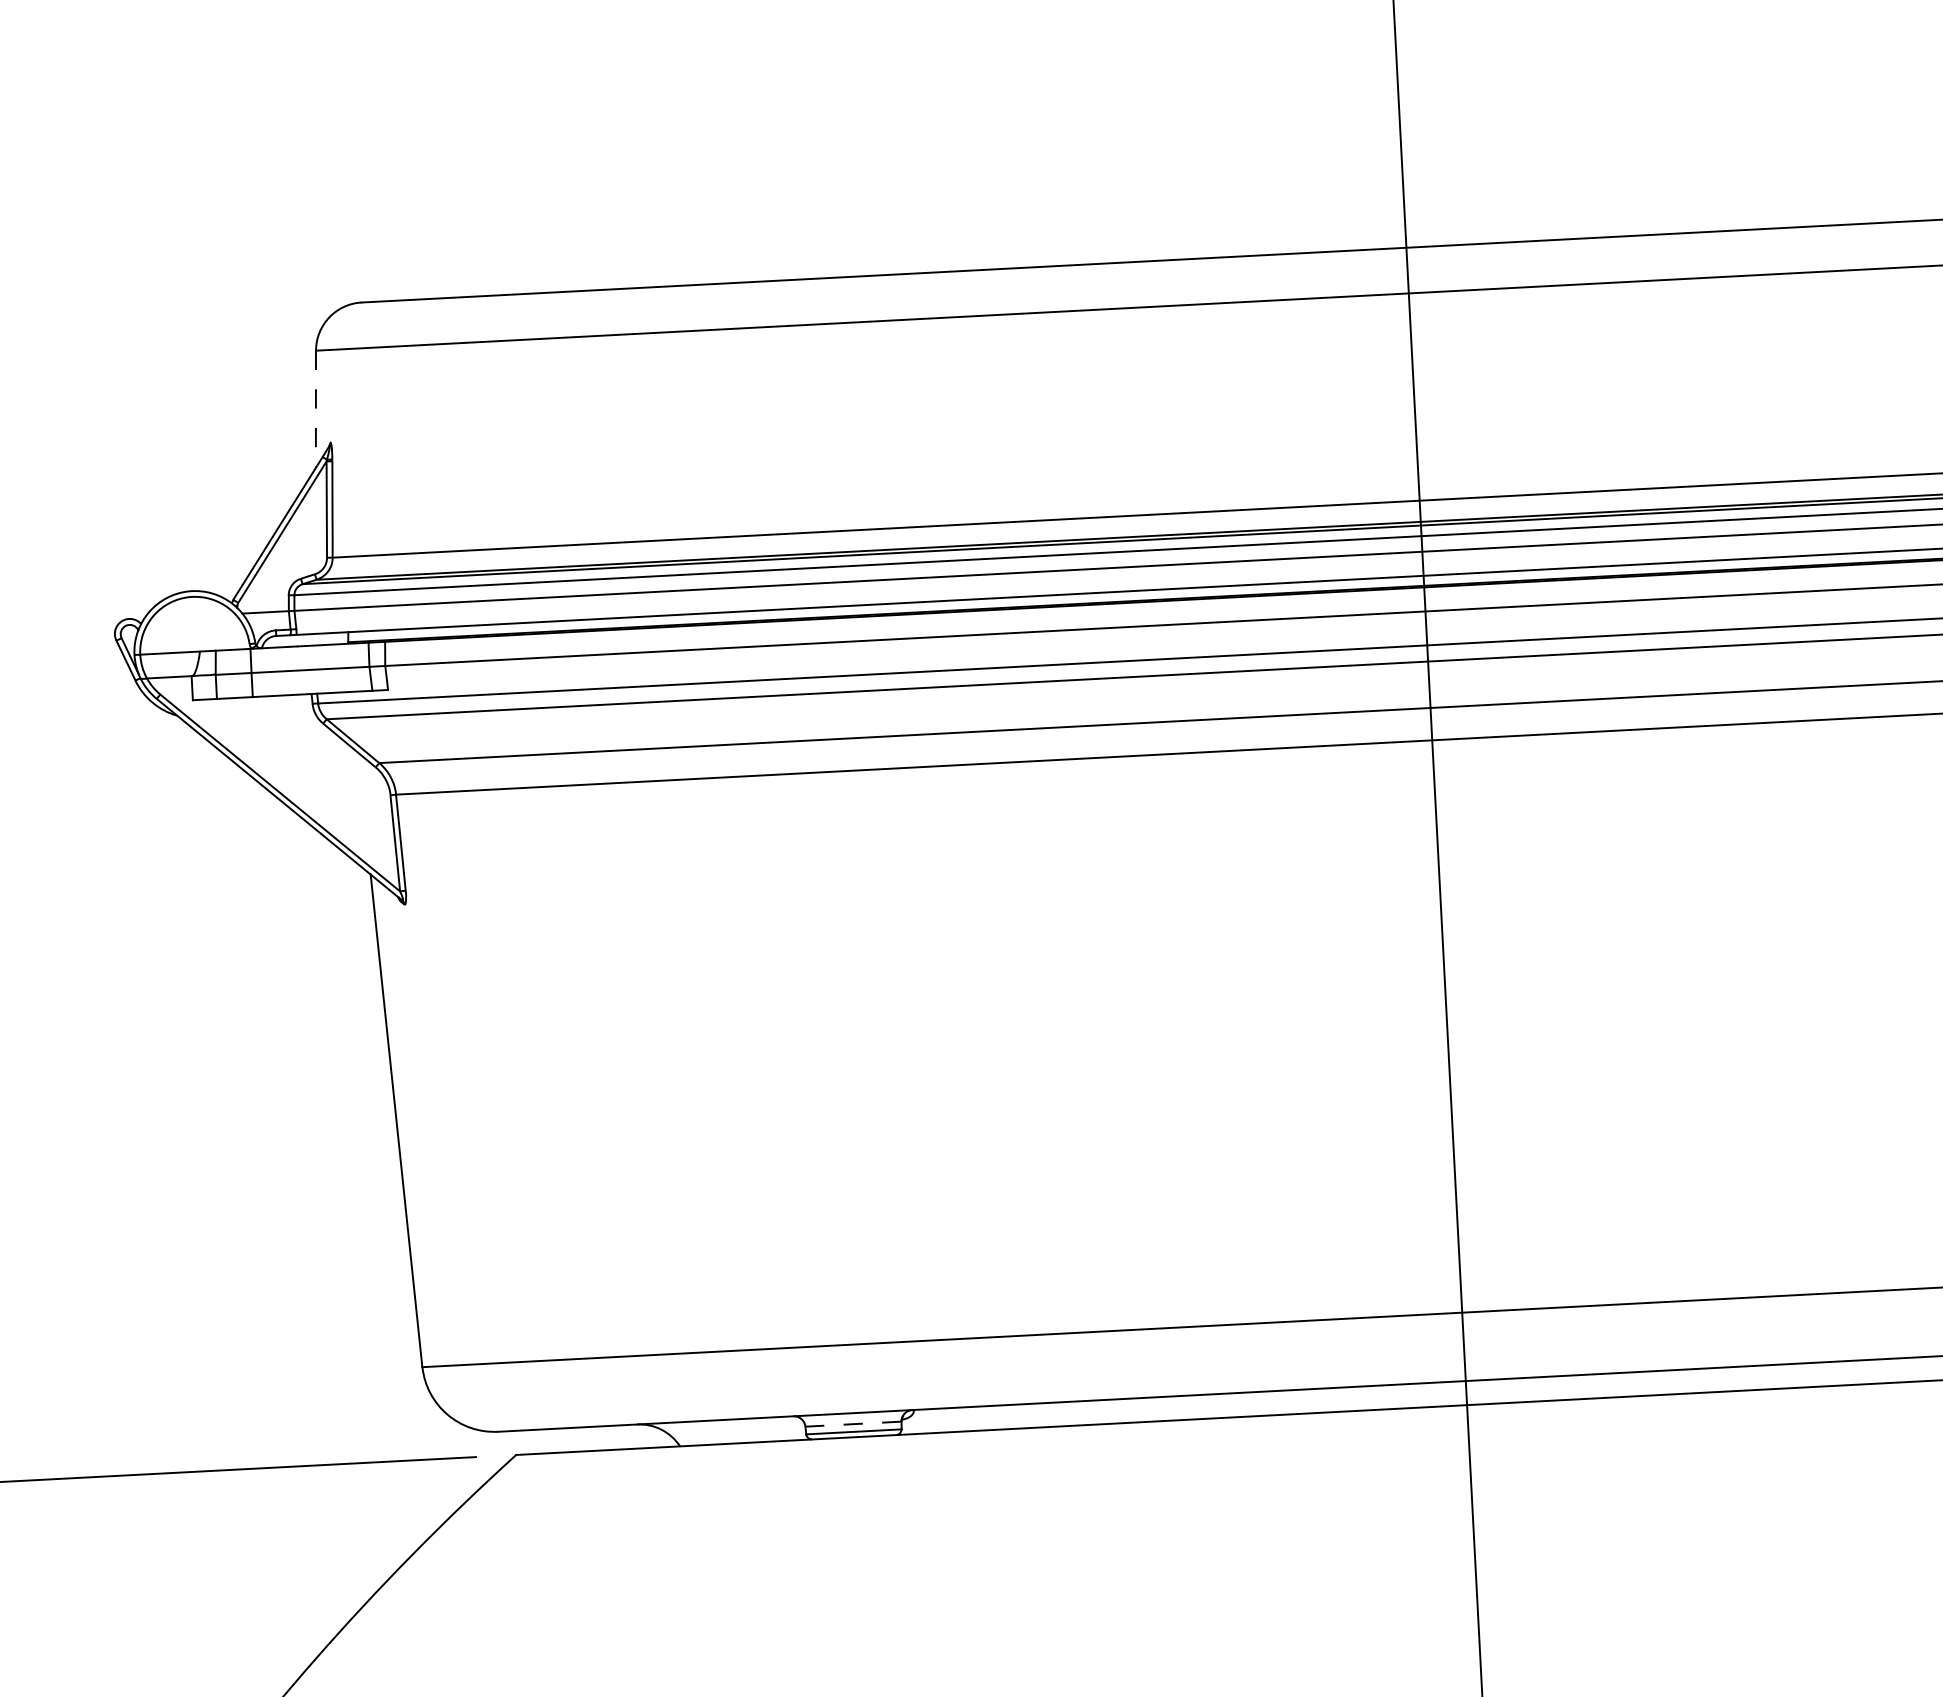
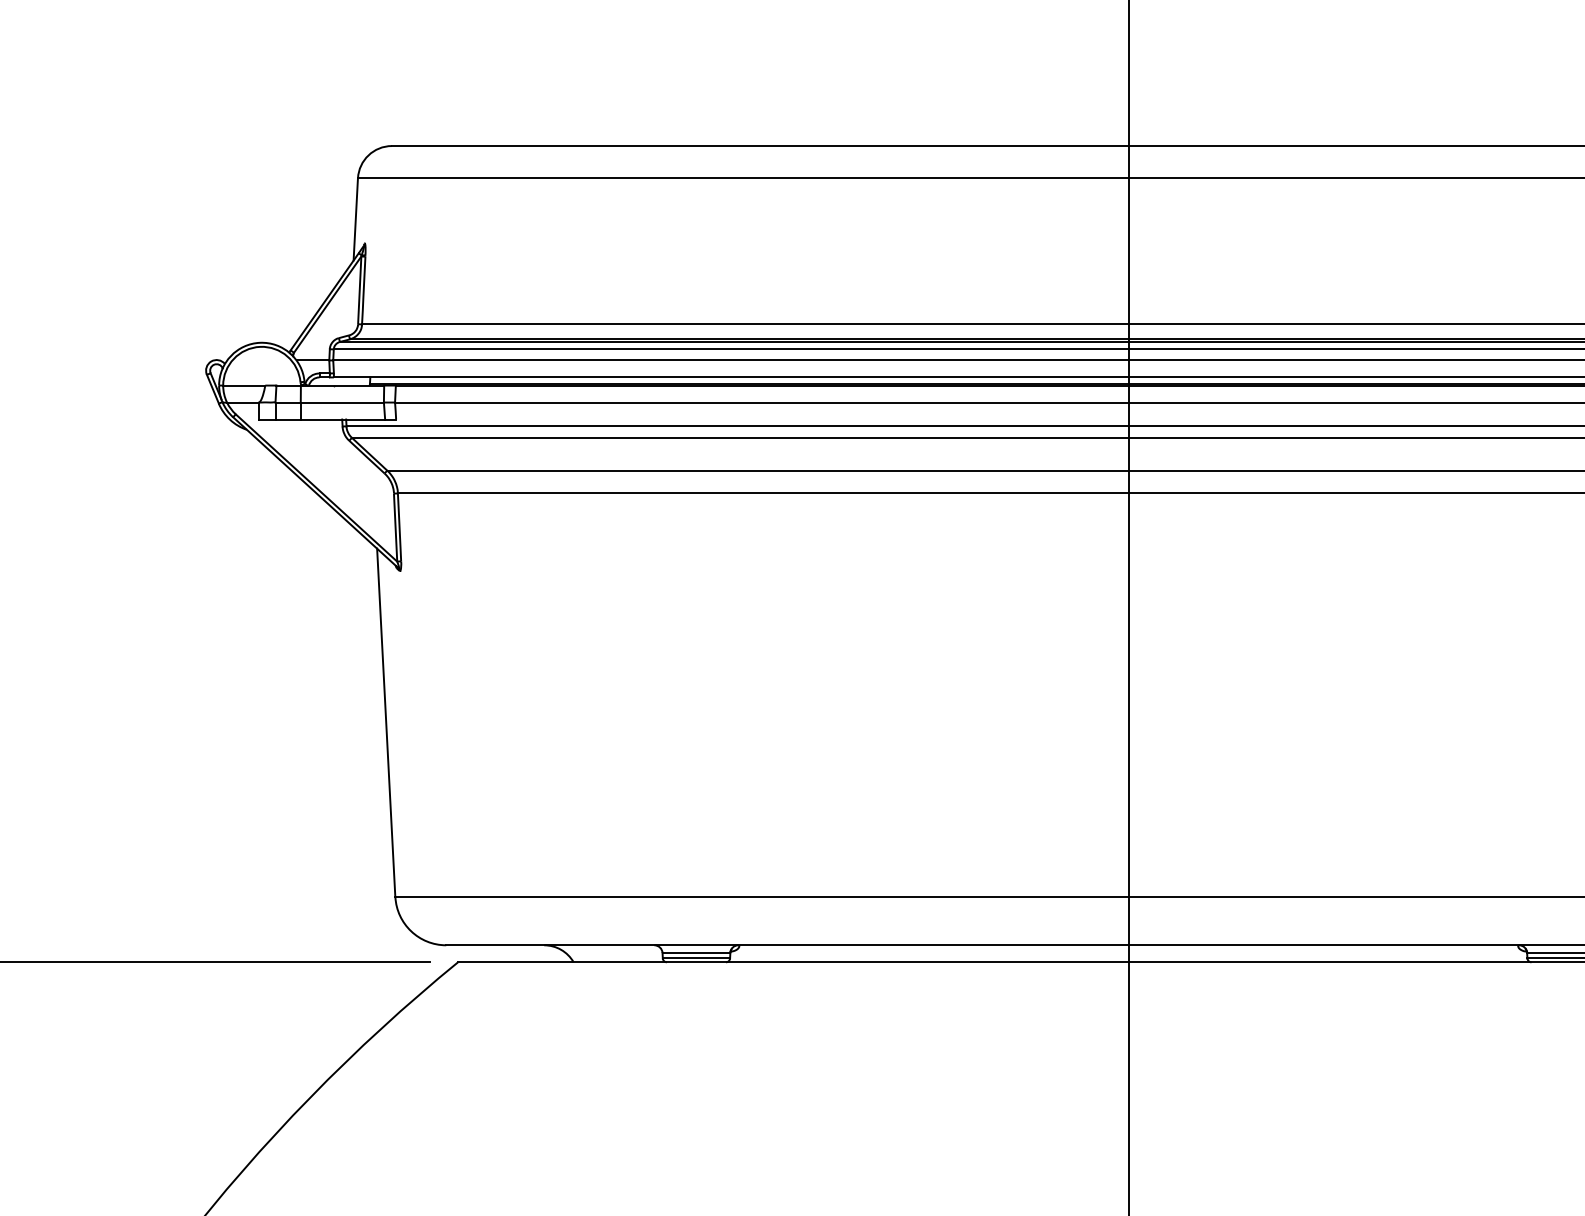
line: (315, 409) -> (355, 219), dashed -> solid
line: (853, 1424) -> (696, 953), dashed -> solid

